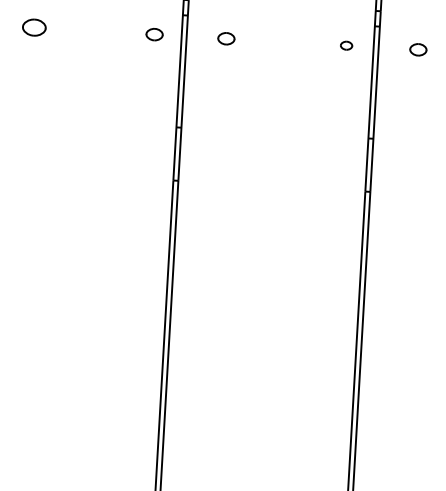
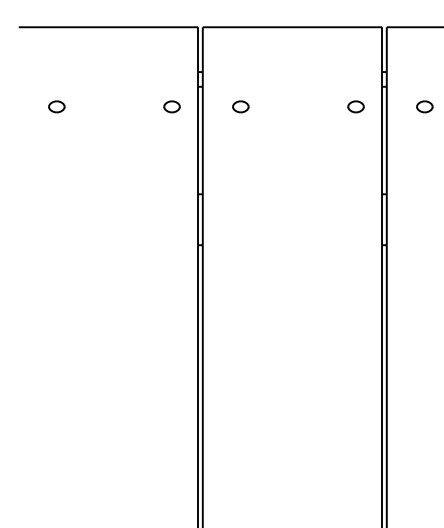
part: (34, 27) -> (56, 106), size x0.71
part: (346, 45) -> (355, 106), size x1.43

